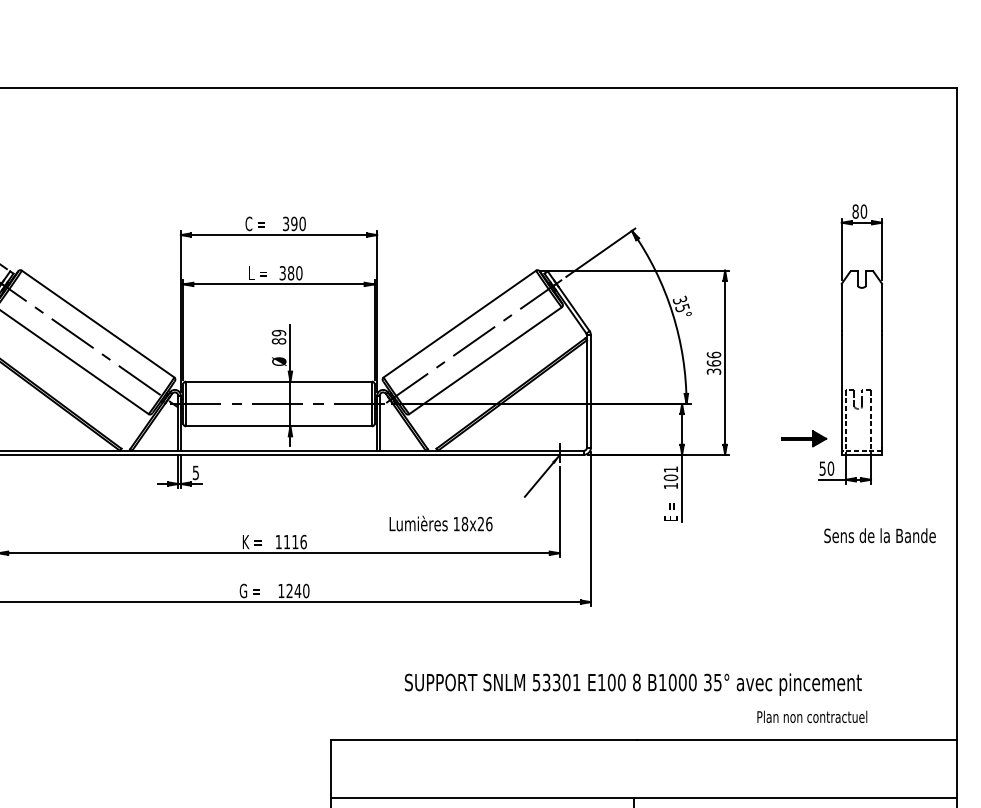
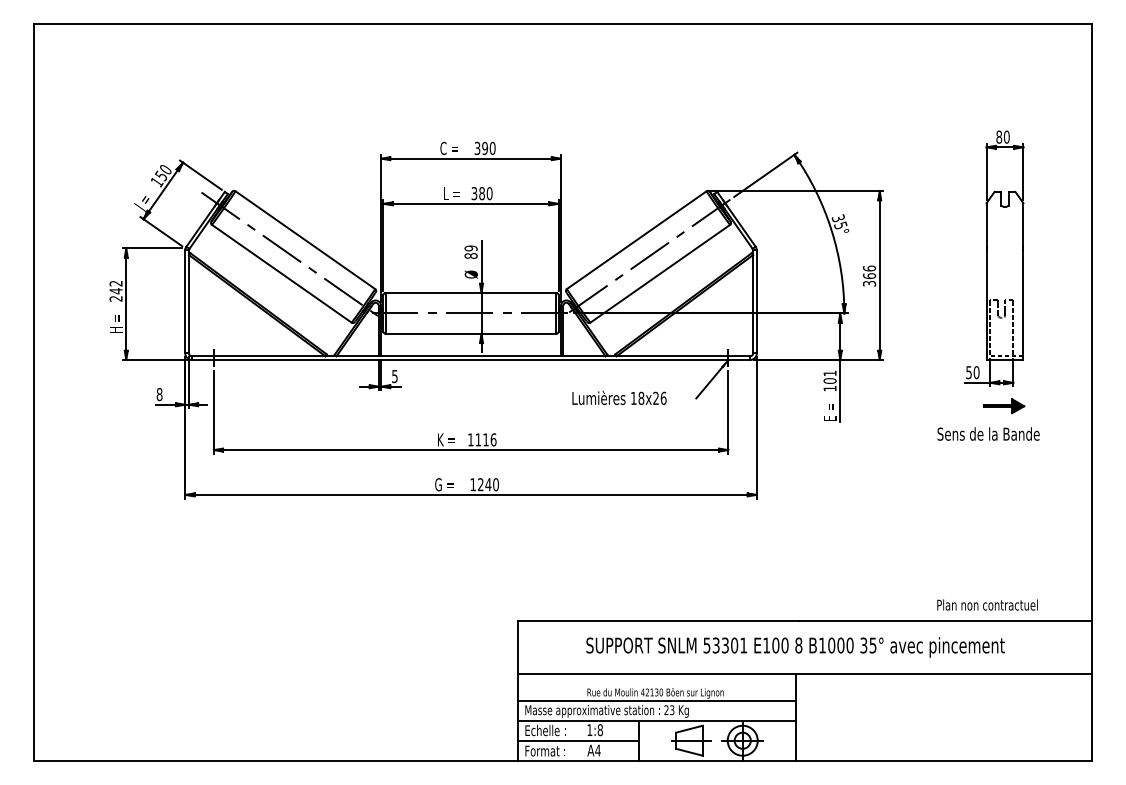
part: (804, 439) -> (1004, 406), moved
text: (441, 523) -> (619, 397), moved
text: (879, 535) -> (988, 433), moved
text: (633, 684) -> (795, 647), moved
text: (812, 716) -> (987, 604), moved

